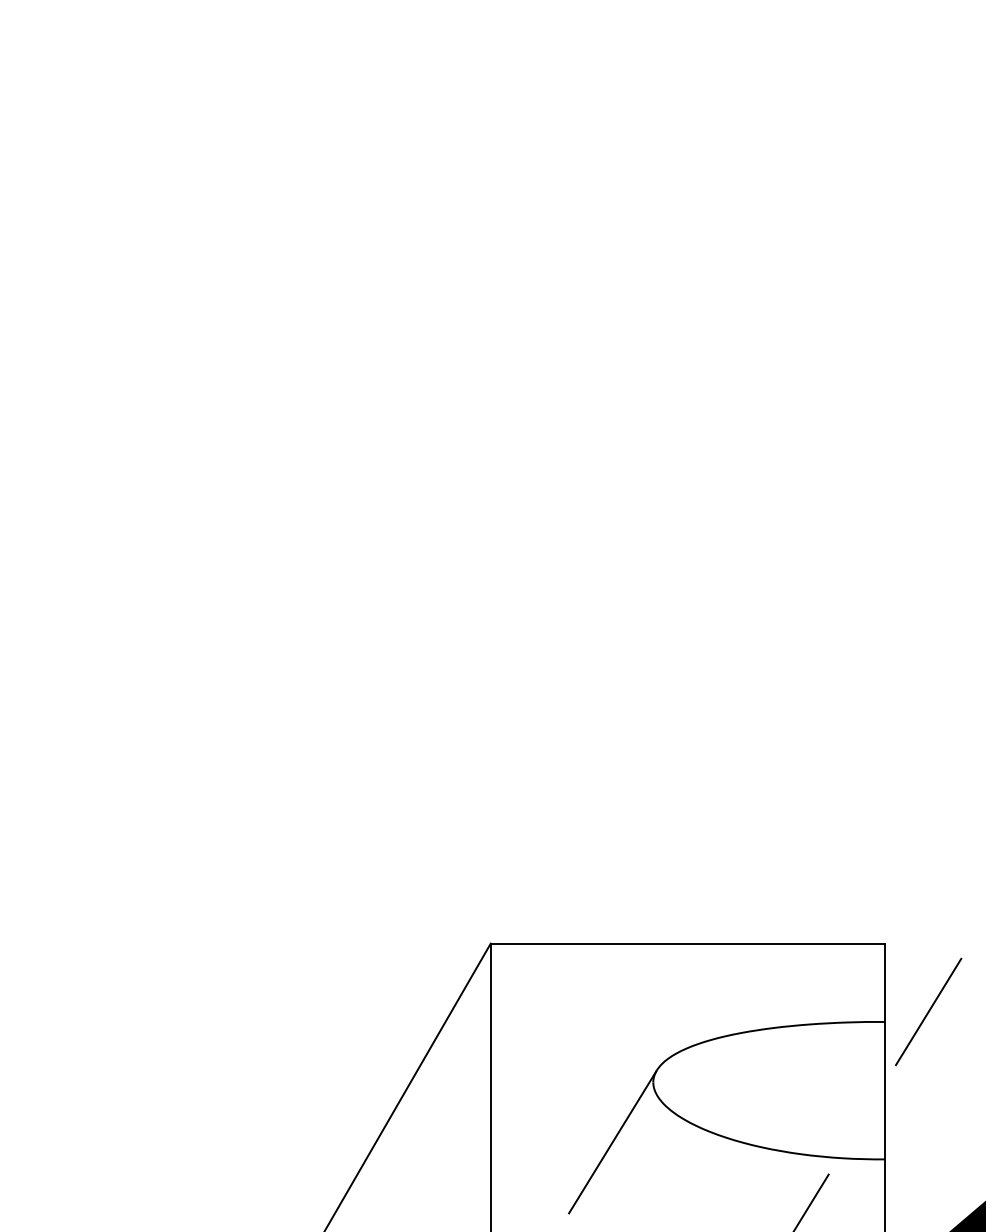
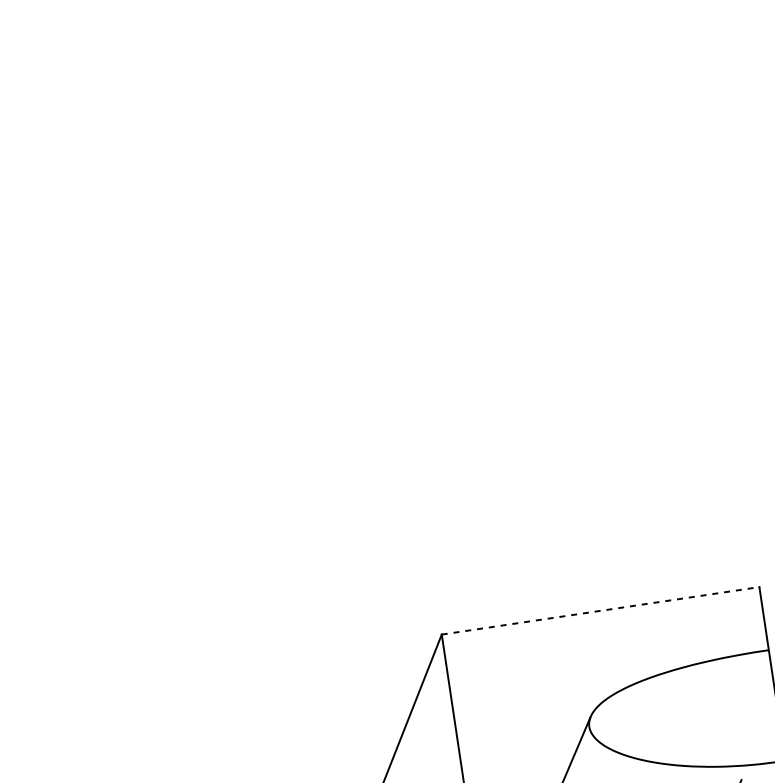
line: (688, 943) -> (600, 610), solid -> dashed

